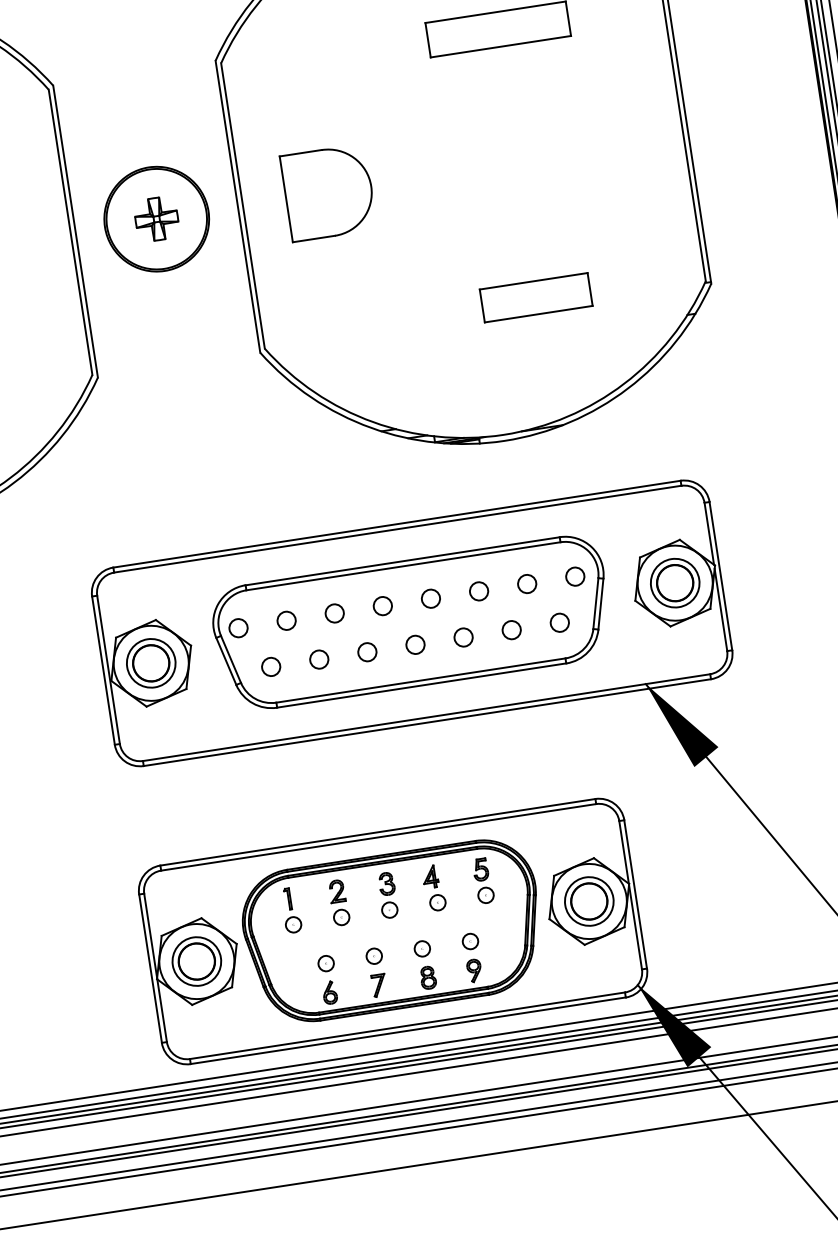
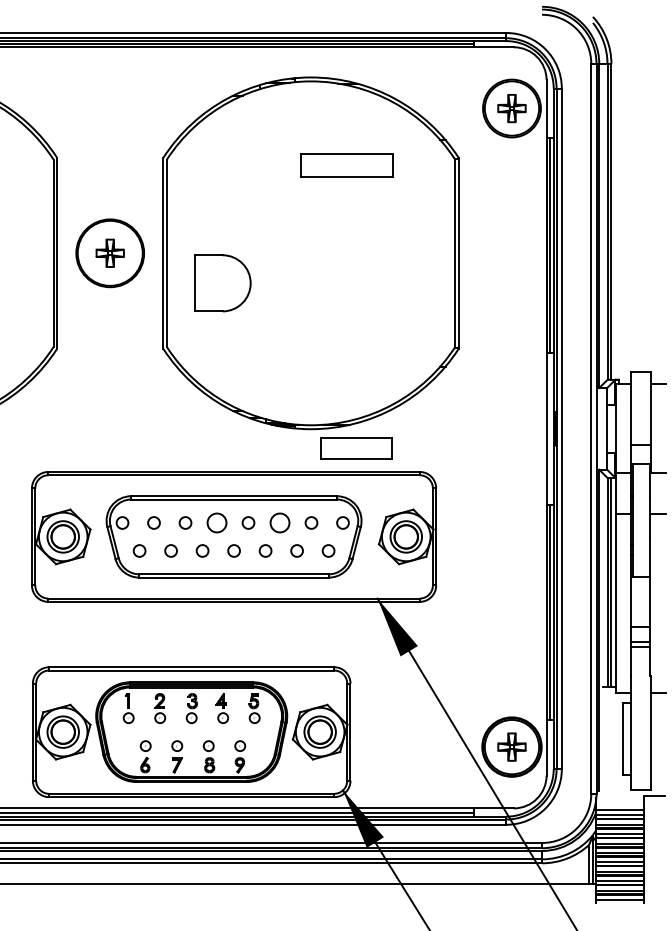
part: (328, 193) -> (222, 283), moved
part: (536, 297) -> (356, 448), moved
circle: (478, 590) -> (279, 522), size x1.6
circle: (381, 605) -> (216, 522), size x1.6

